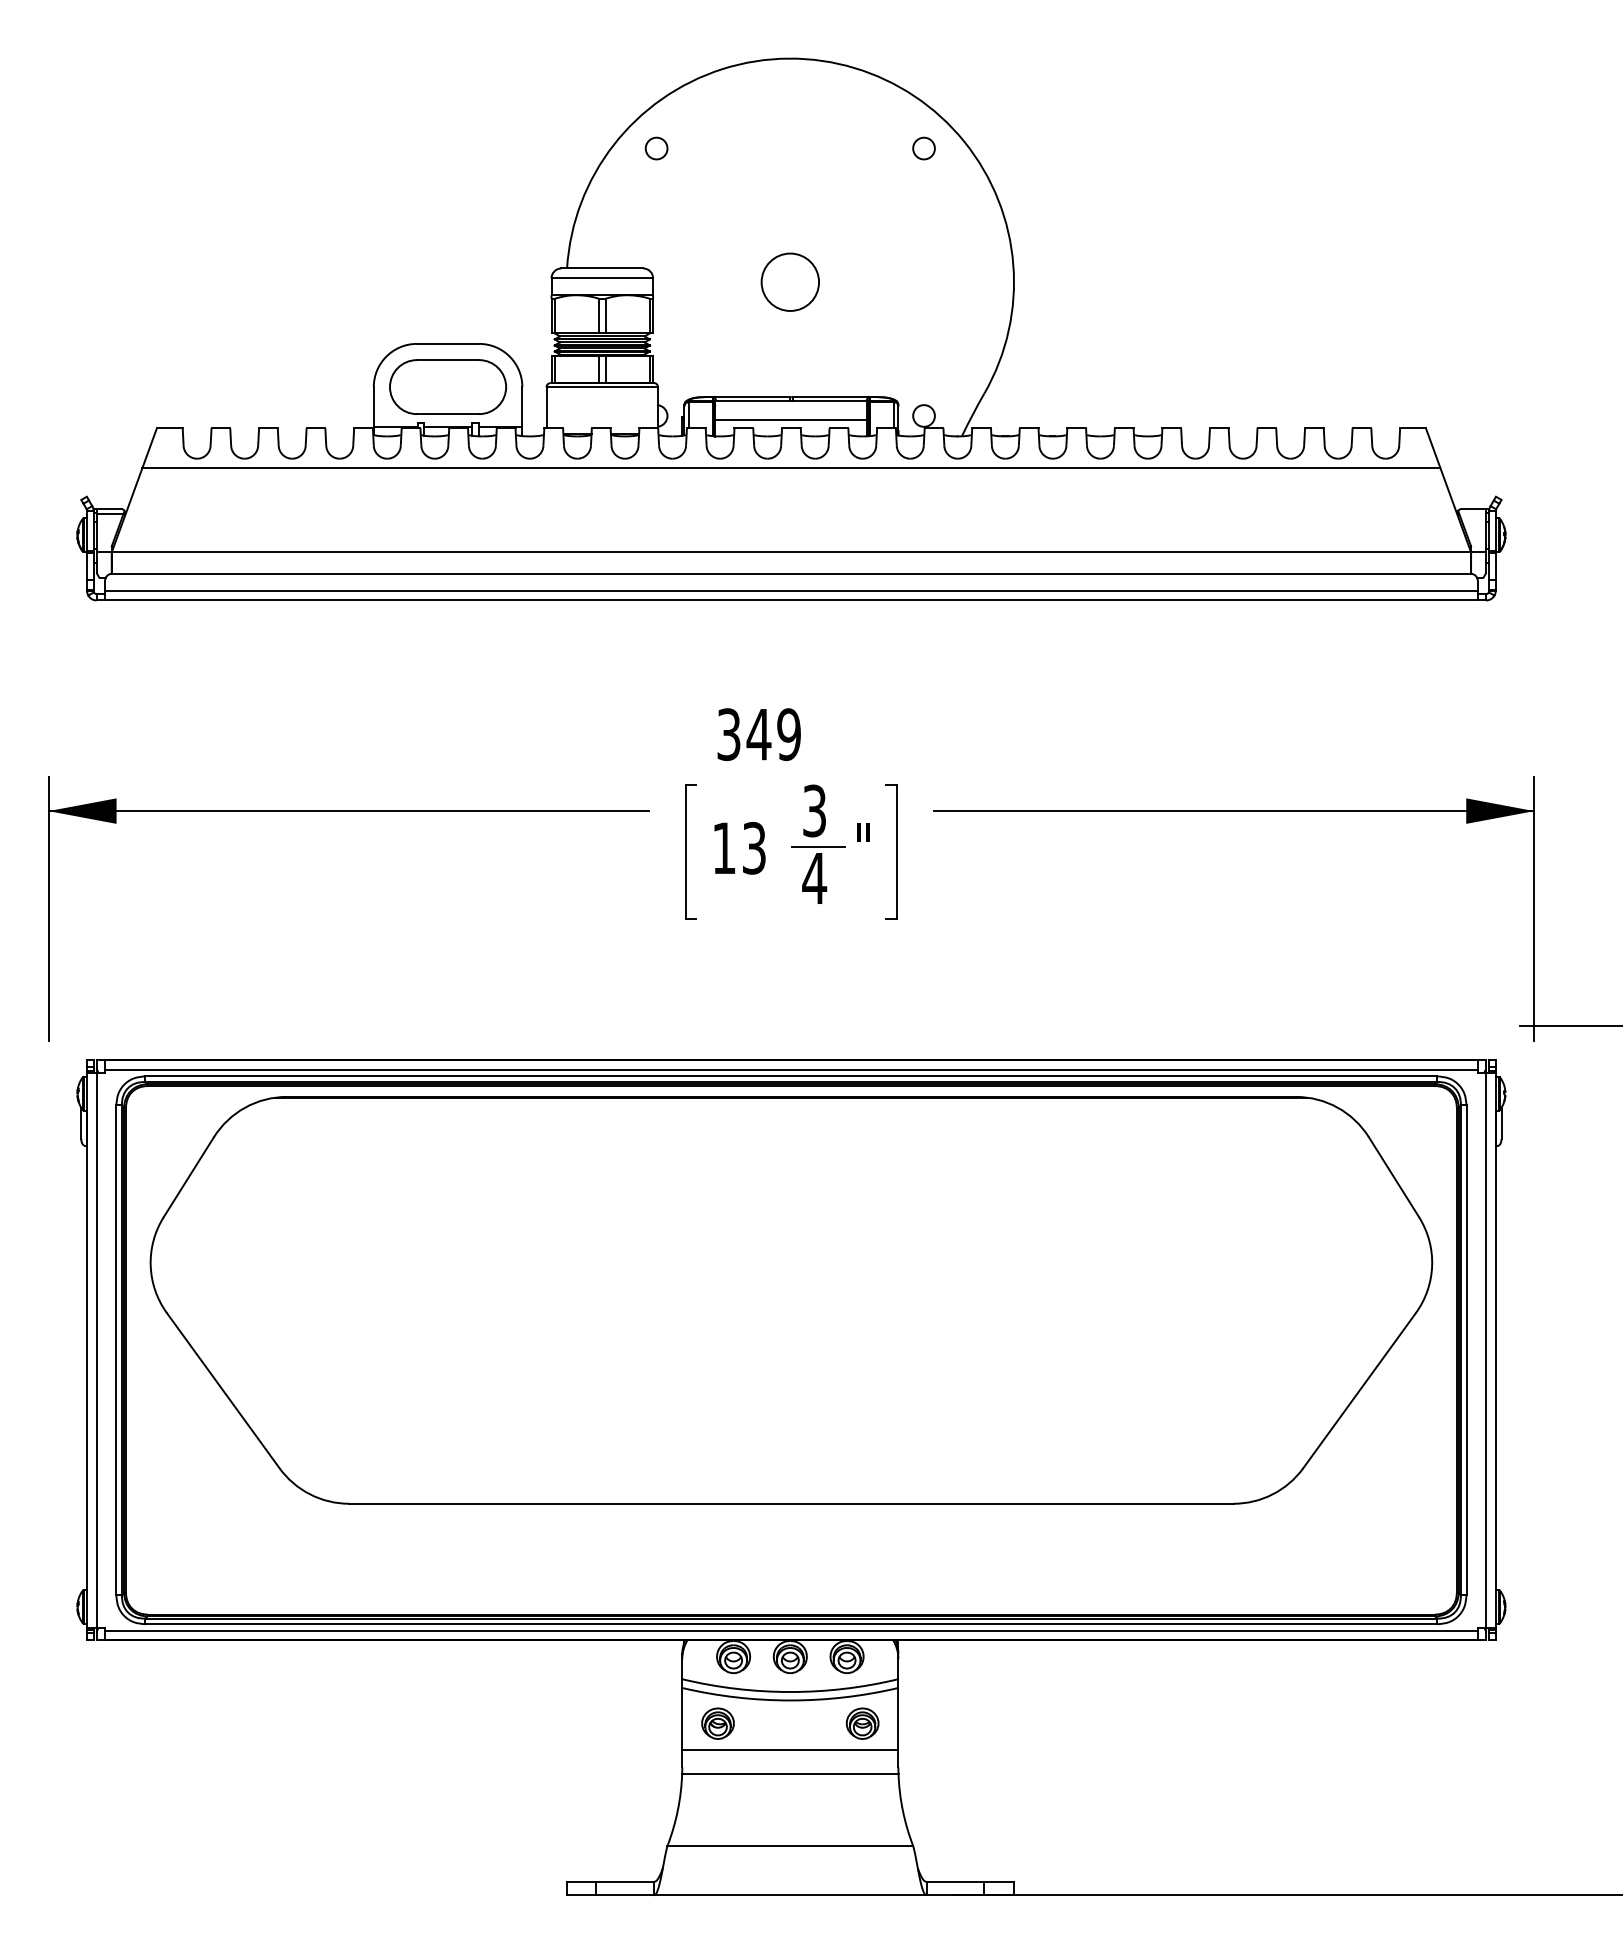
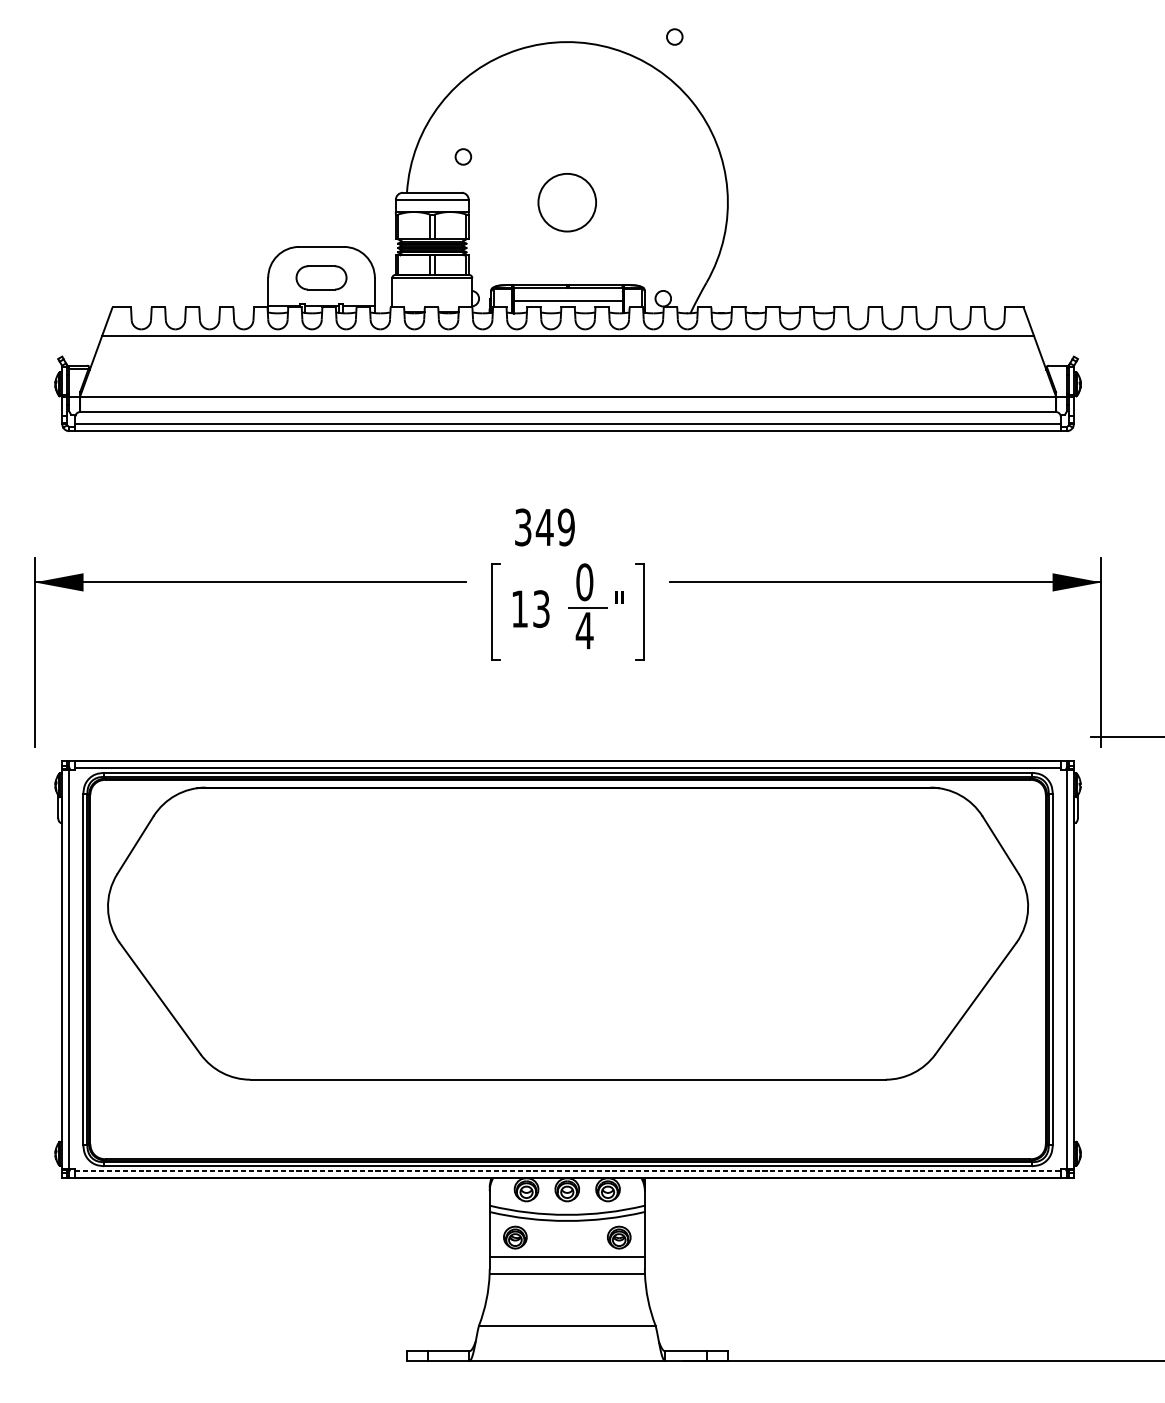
circle: (656, 148) -> (463, 156), moved
circle: (923, 148) -> (674, 36), moved
circle: (790, 281) -> (567, 202), size x1.4
part: (447, 386) -> (321, 277), size x0.6
text: (814, 810) -> (584, 581), 3 -> 0
line: (791, 1630) -> (568, 1170), solid -> dashed

